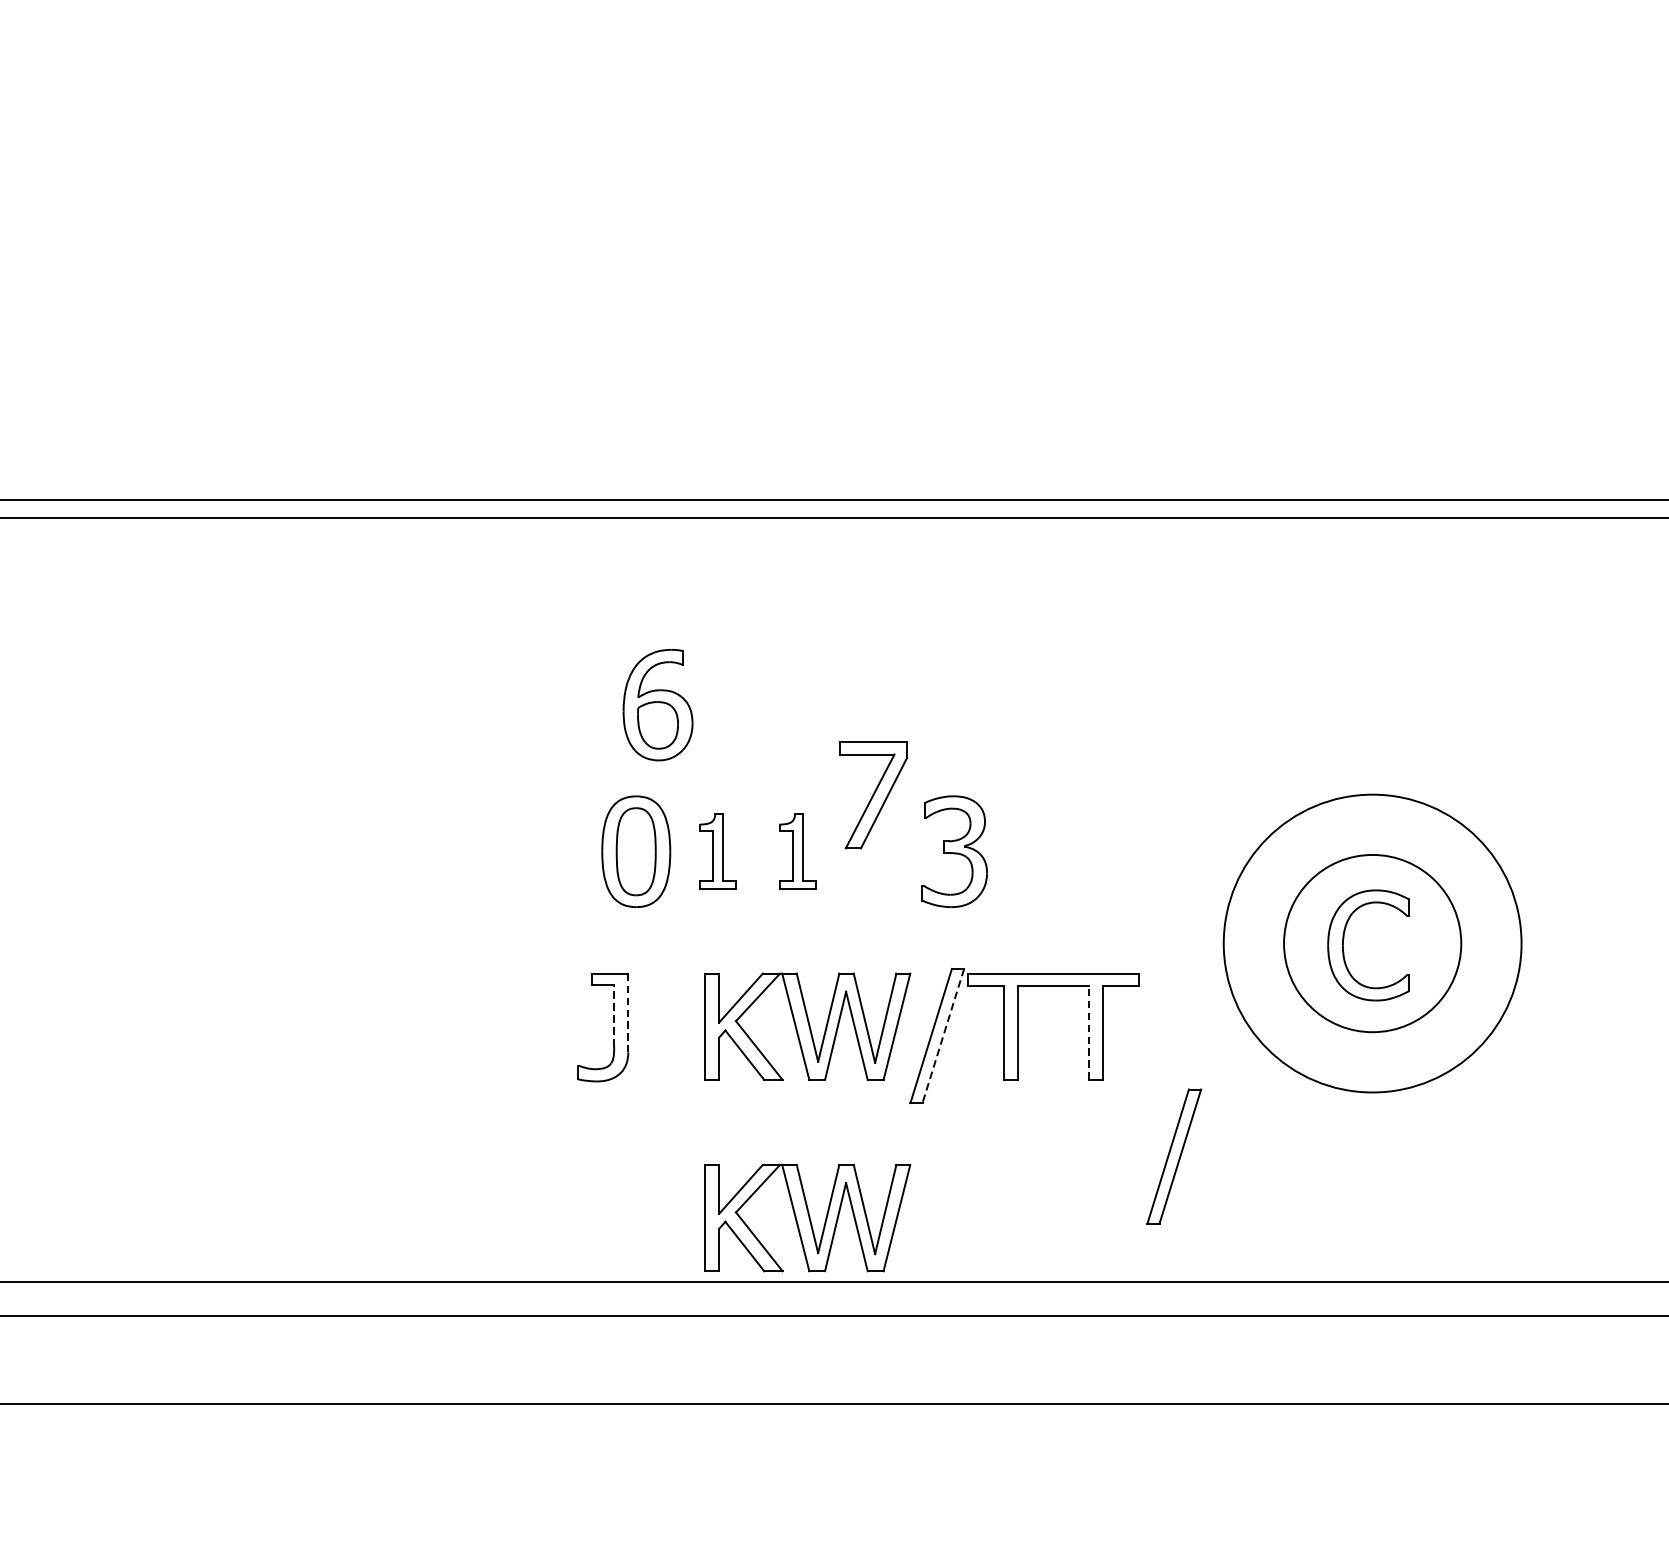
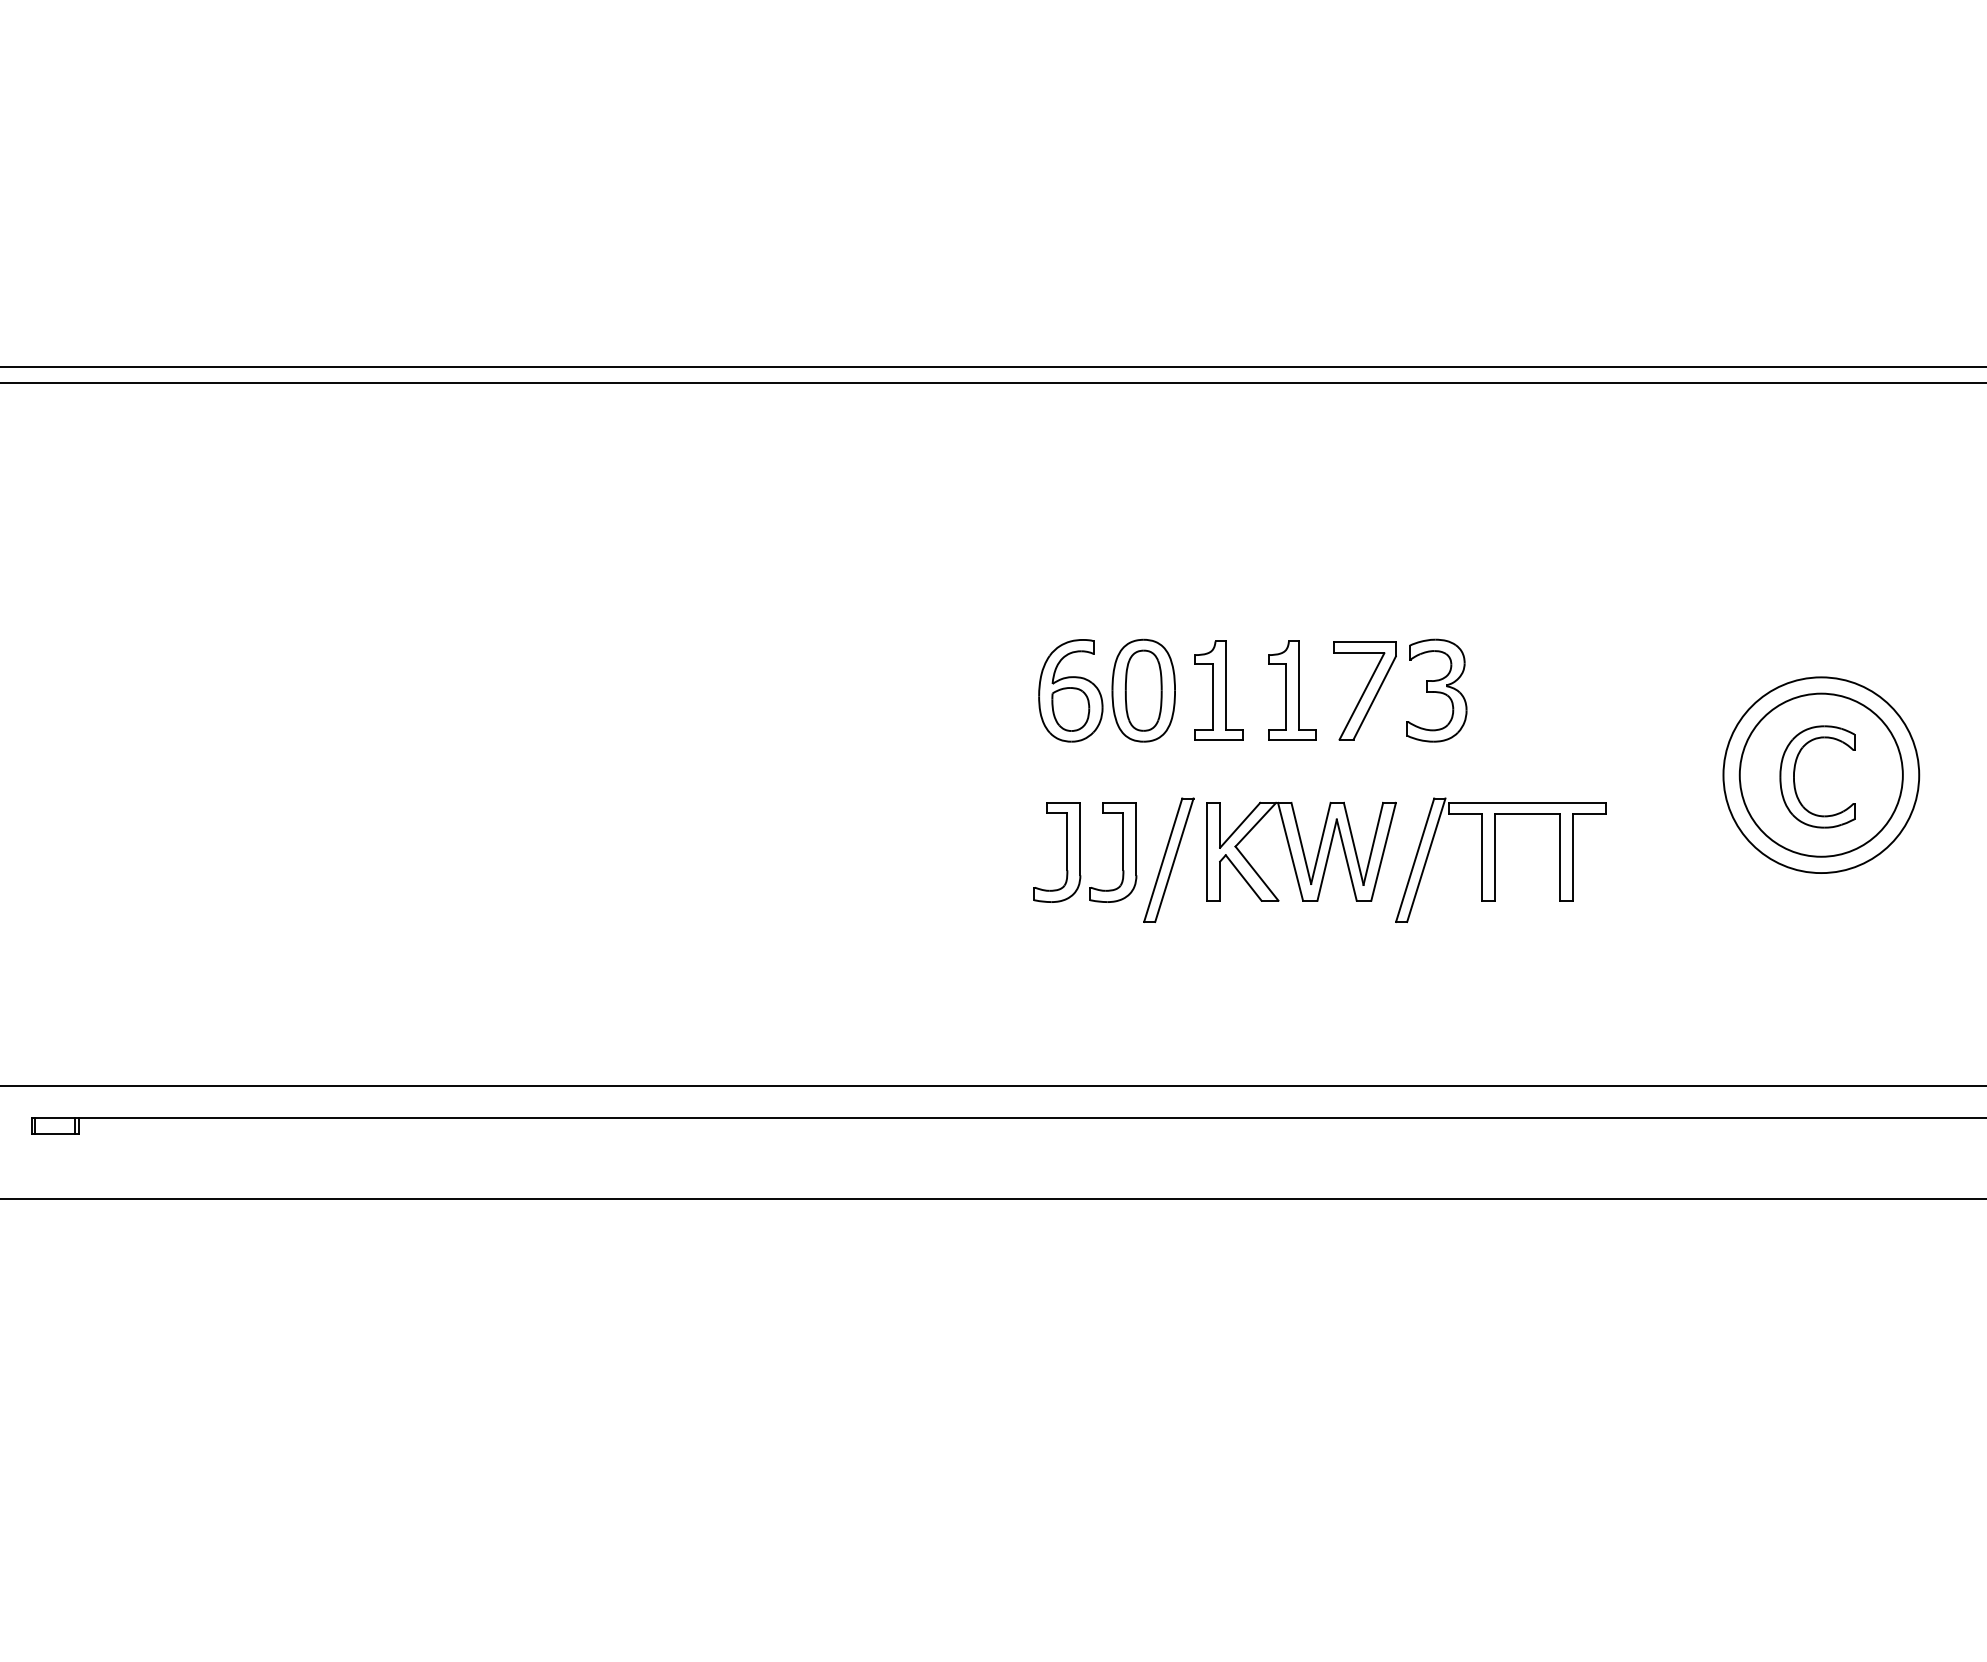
part: (657, 704) -> (1070, 690), moved
part: (872, 794) -> (1364, 690), moved
part: (717, 851) -> (1218, 690), size x1.43
part: (797, 851) -> (1292, 690), size x1.43
circle: (1372, 943) -> (1821, 775), size x0.71
line: (628, 1013) -> (1136, 839), dashed -> solid
line: (614, 1015) -> (1123, 841), dashed -> solid
part: (552, 1027) -> (1066, 852), added
line: (1089, 1032) -> (1560, 857), dashed -> solid
line: (943, 1036) -> (1426, 860), dashed -> solid
part: (1173, 1155) -> (1168, 859), moved
part: (807, 1217) -> (1301, 1027), removed

